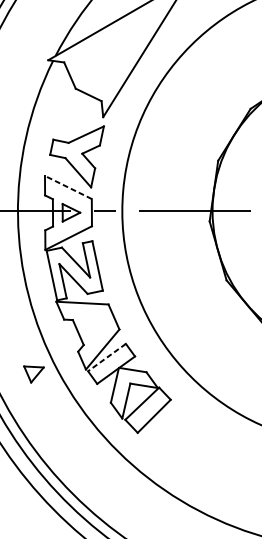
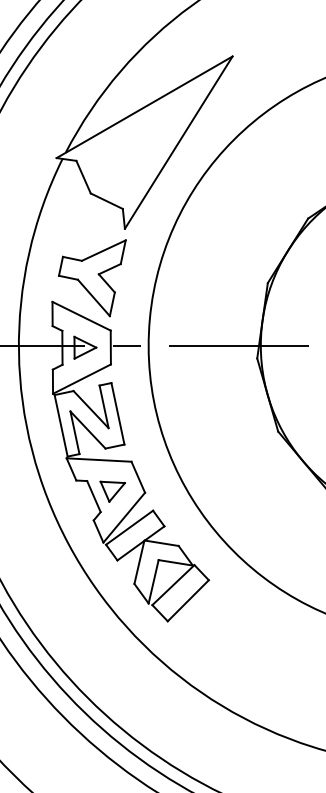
line: (68, 187) -> (81, 316), dashed -> solid
line: (106, 358) -> (129, 528), dashed -> solid
part: (33, 374) -> (112, 491), moved

